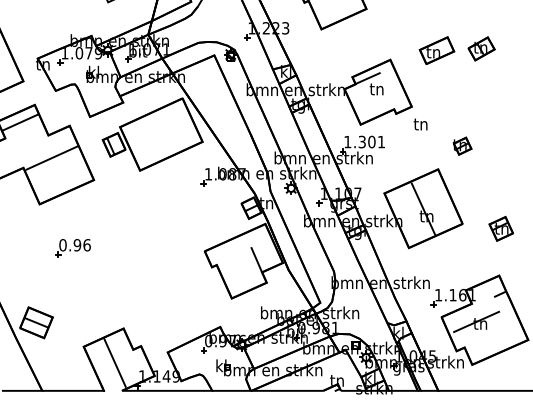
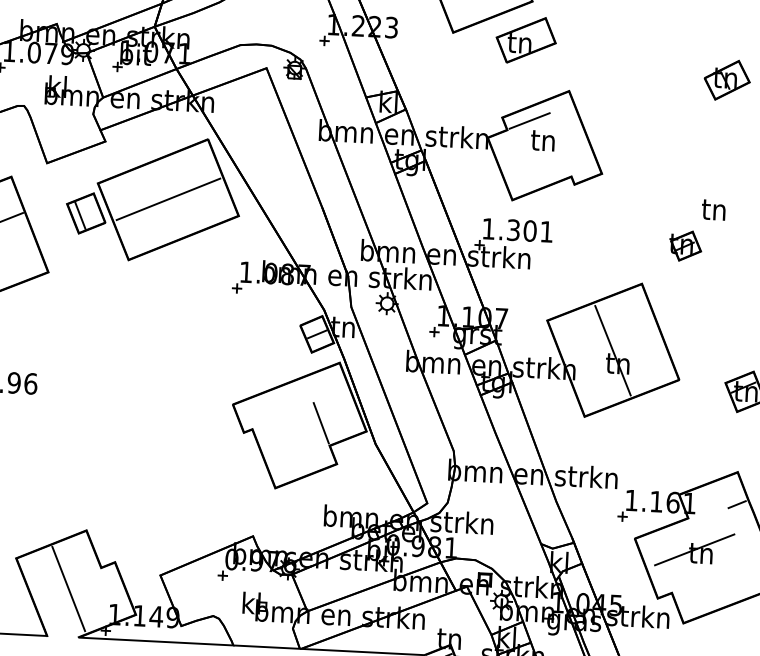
part: (436, 50) -> (525, 39), moved
text: (420, 124) -> (713, 210), moved
line: (161, 133) -> (168, 197), added

